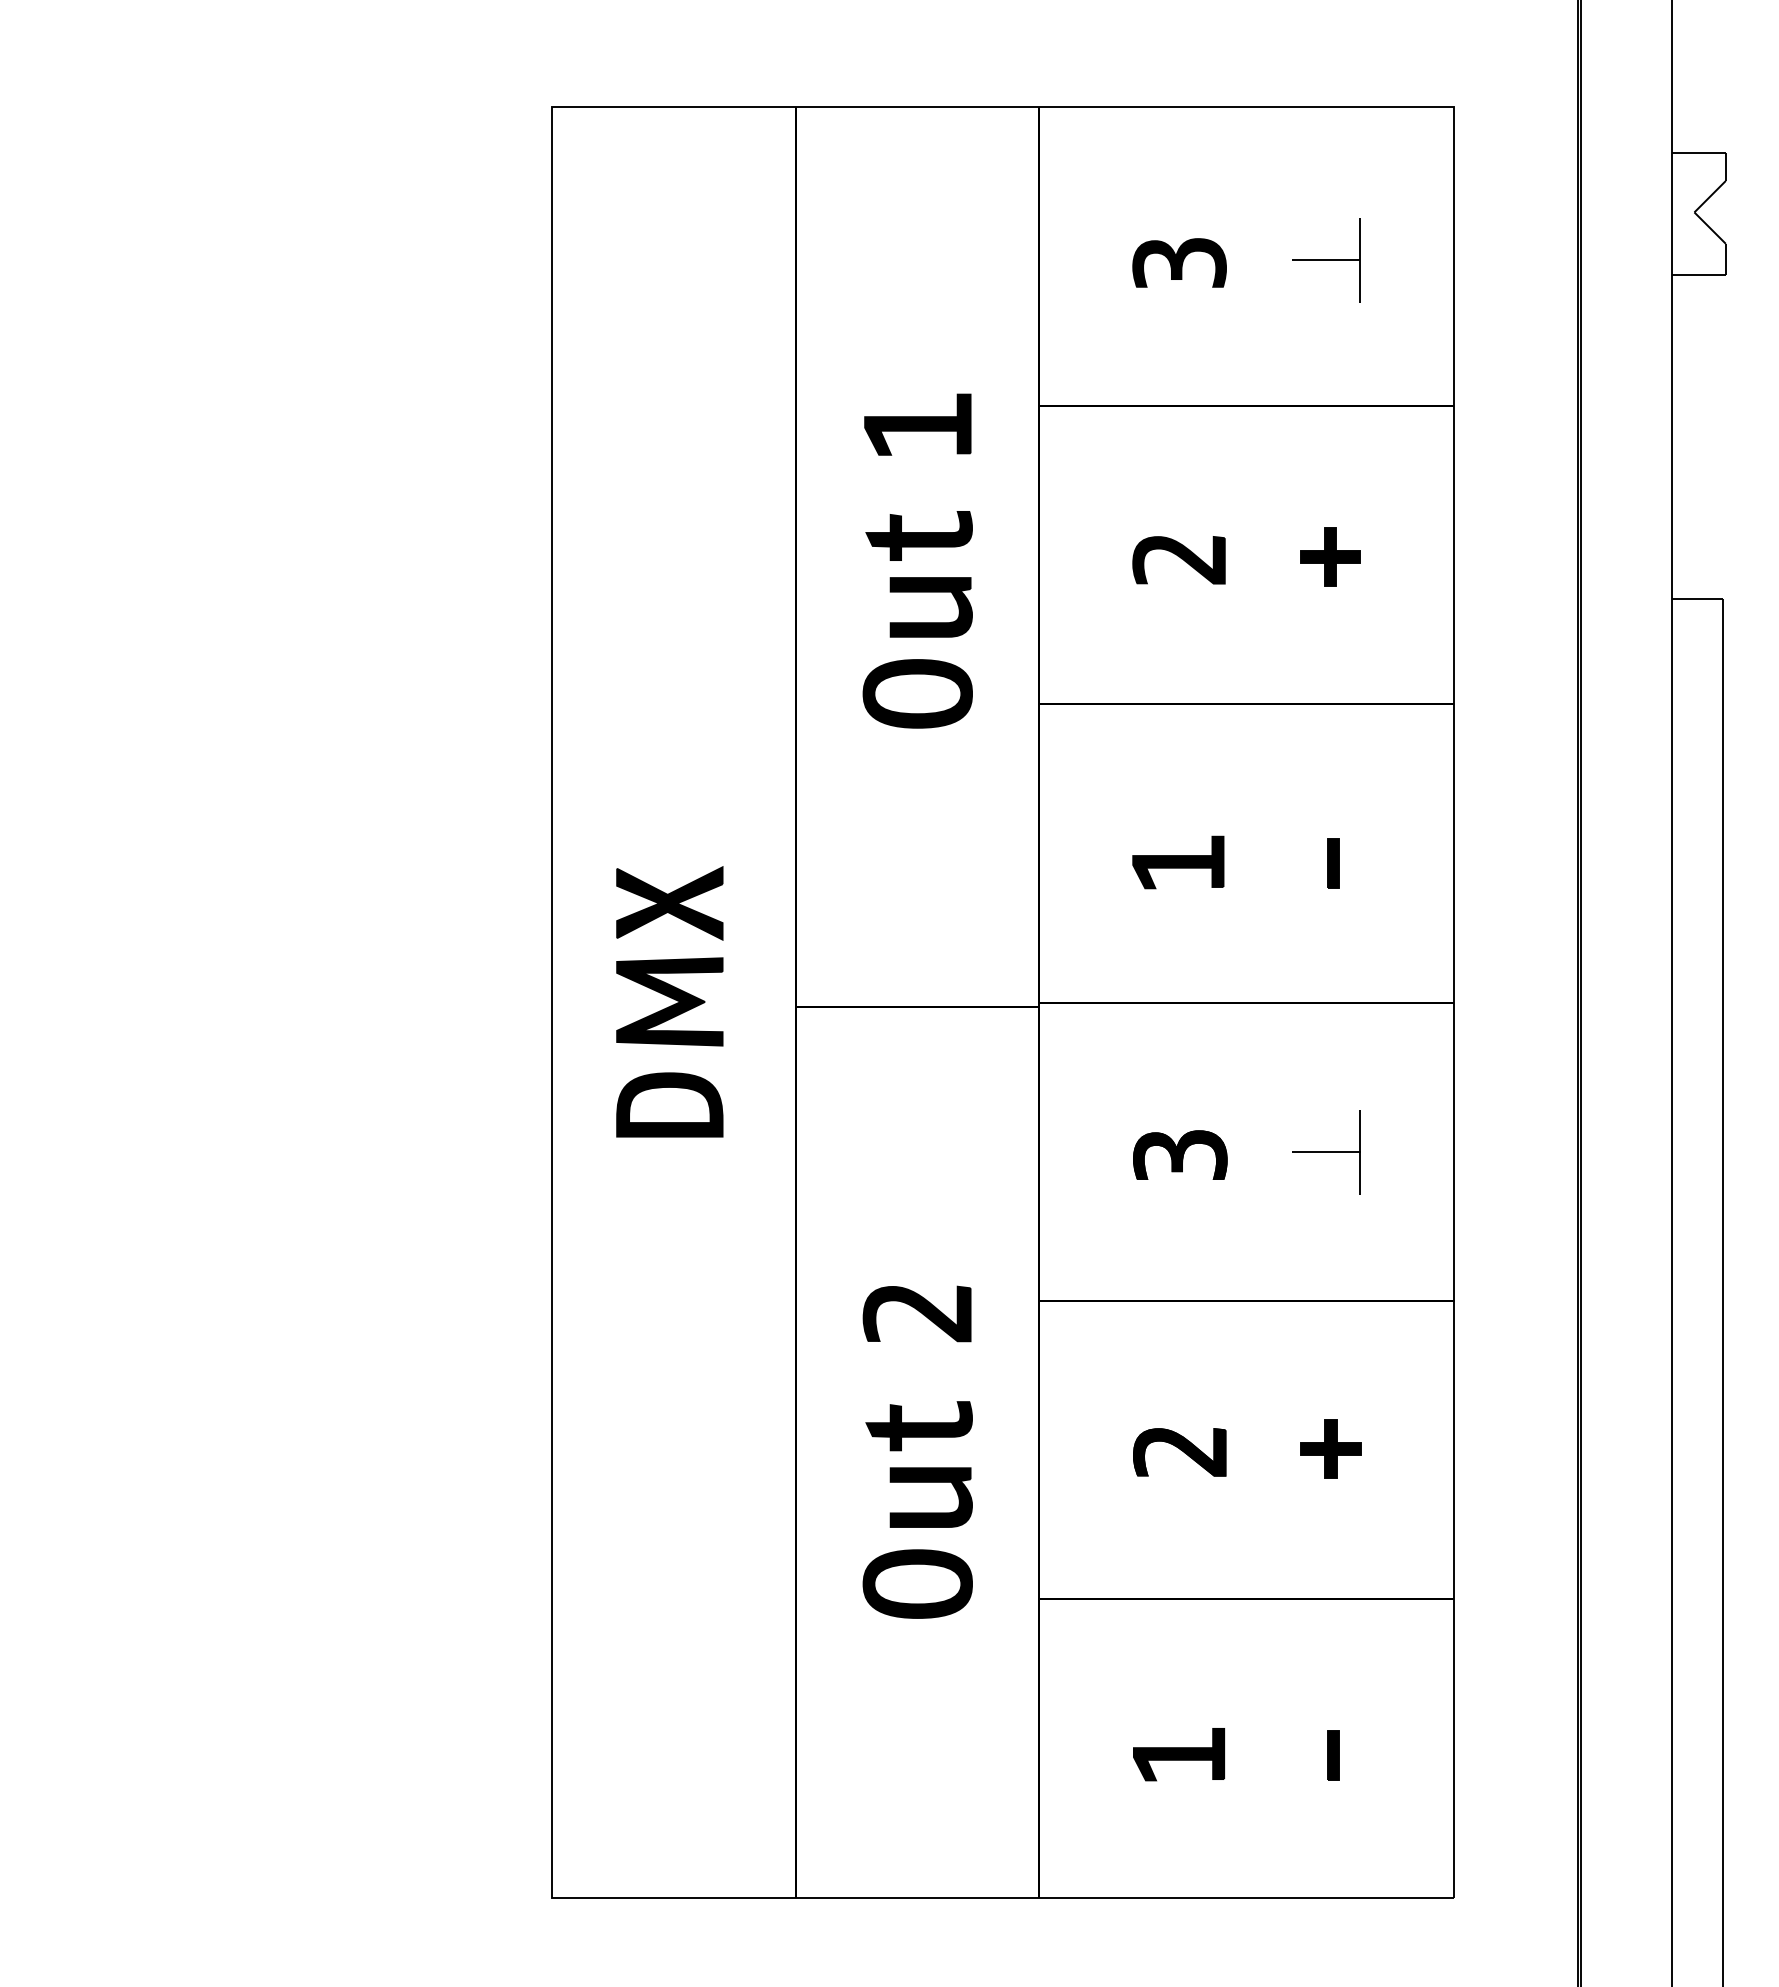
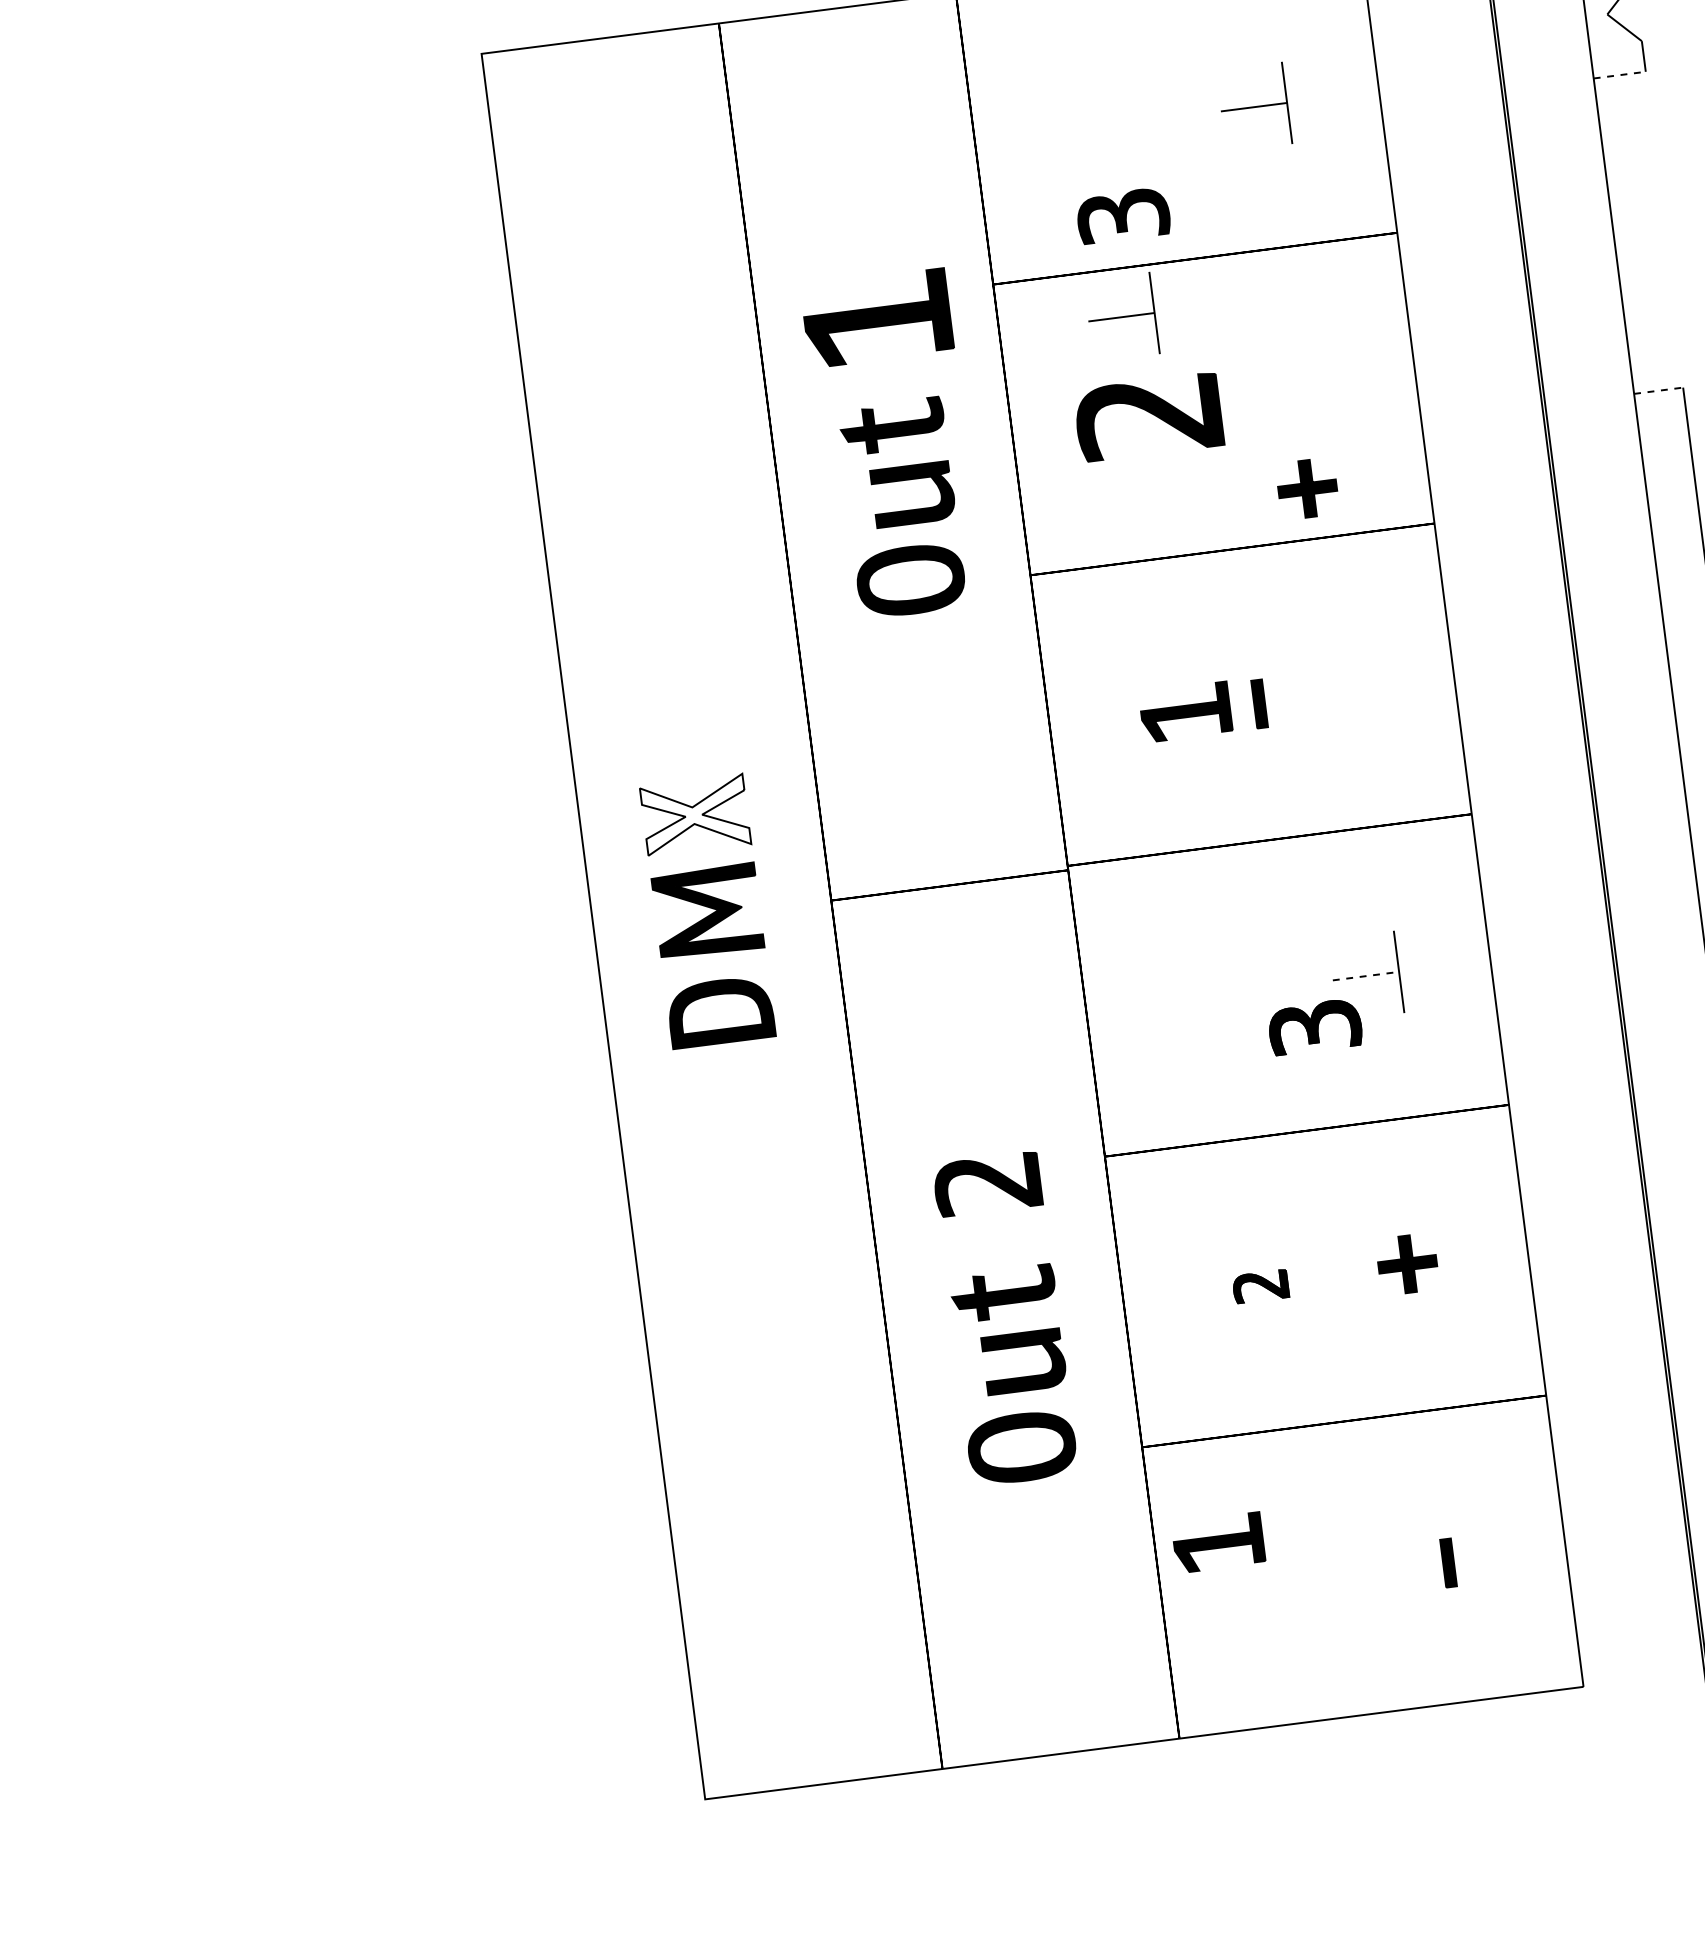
part: (1179, 262) -> (1123, 215), moved
line: (1699, 275) -> (1620, 75), solid -> dashed
part: (917, 424) -> (876, 318), size x1.4
part: (1165, 455) -> (1122, 317), added
part: (1330, 556) -> (1307, 488), moved
part: (1178, 560) -> (1148, 417), size x1.6
line: (1698, 599) -> (1659, 391), solid -> dashed
part: (1333, 863) -> (1260, 703), moved
fill: (669, 903) -> (695, 815), removed
line: (1326, 1152) -> (1366, 976), solid -> dashed
part: (1180, 1154) -> (1315, 1026), moved
part: (1179, 1452) -> (1260, 1286), size x0.6
part: (1178, 1754) -> (1218, 1542), moved

